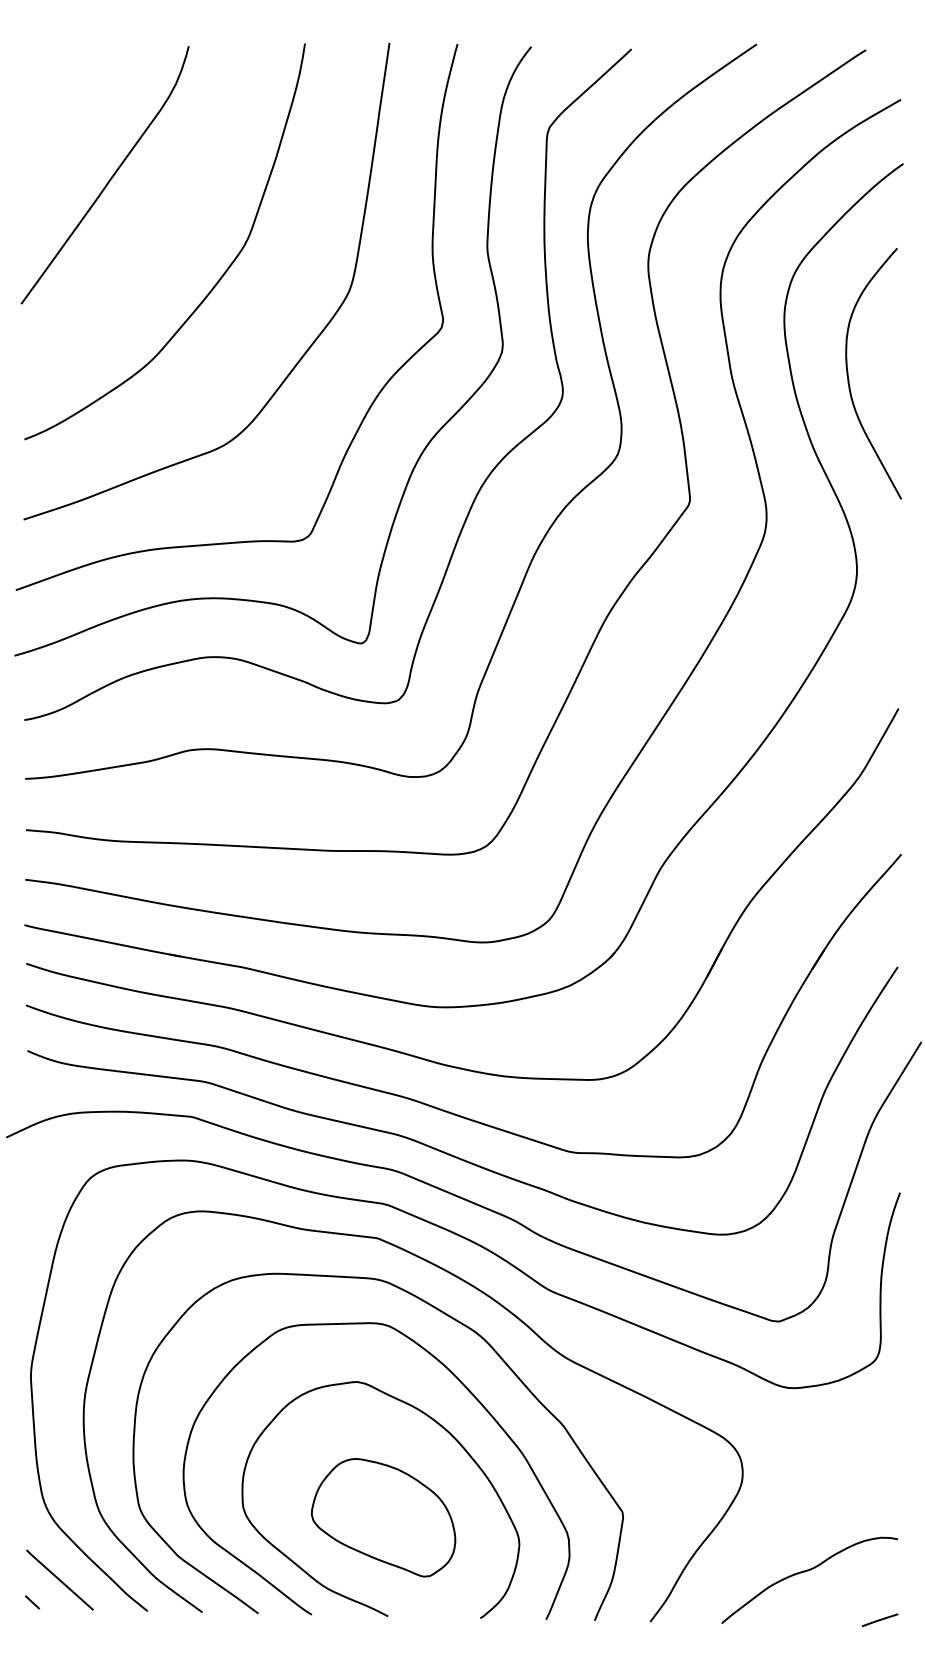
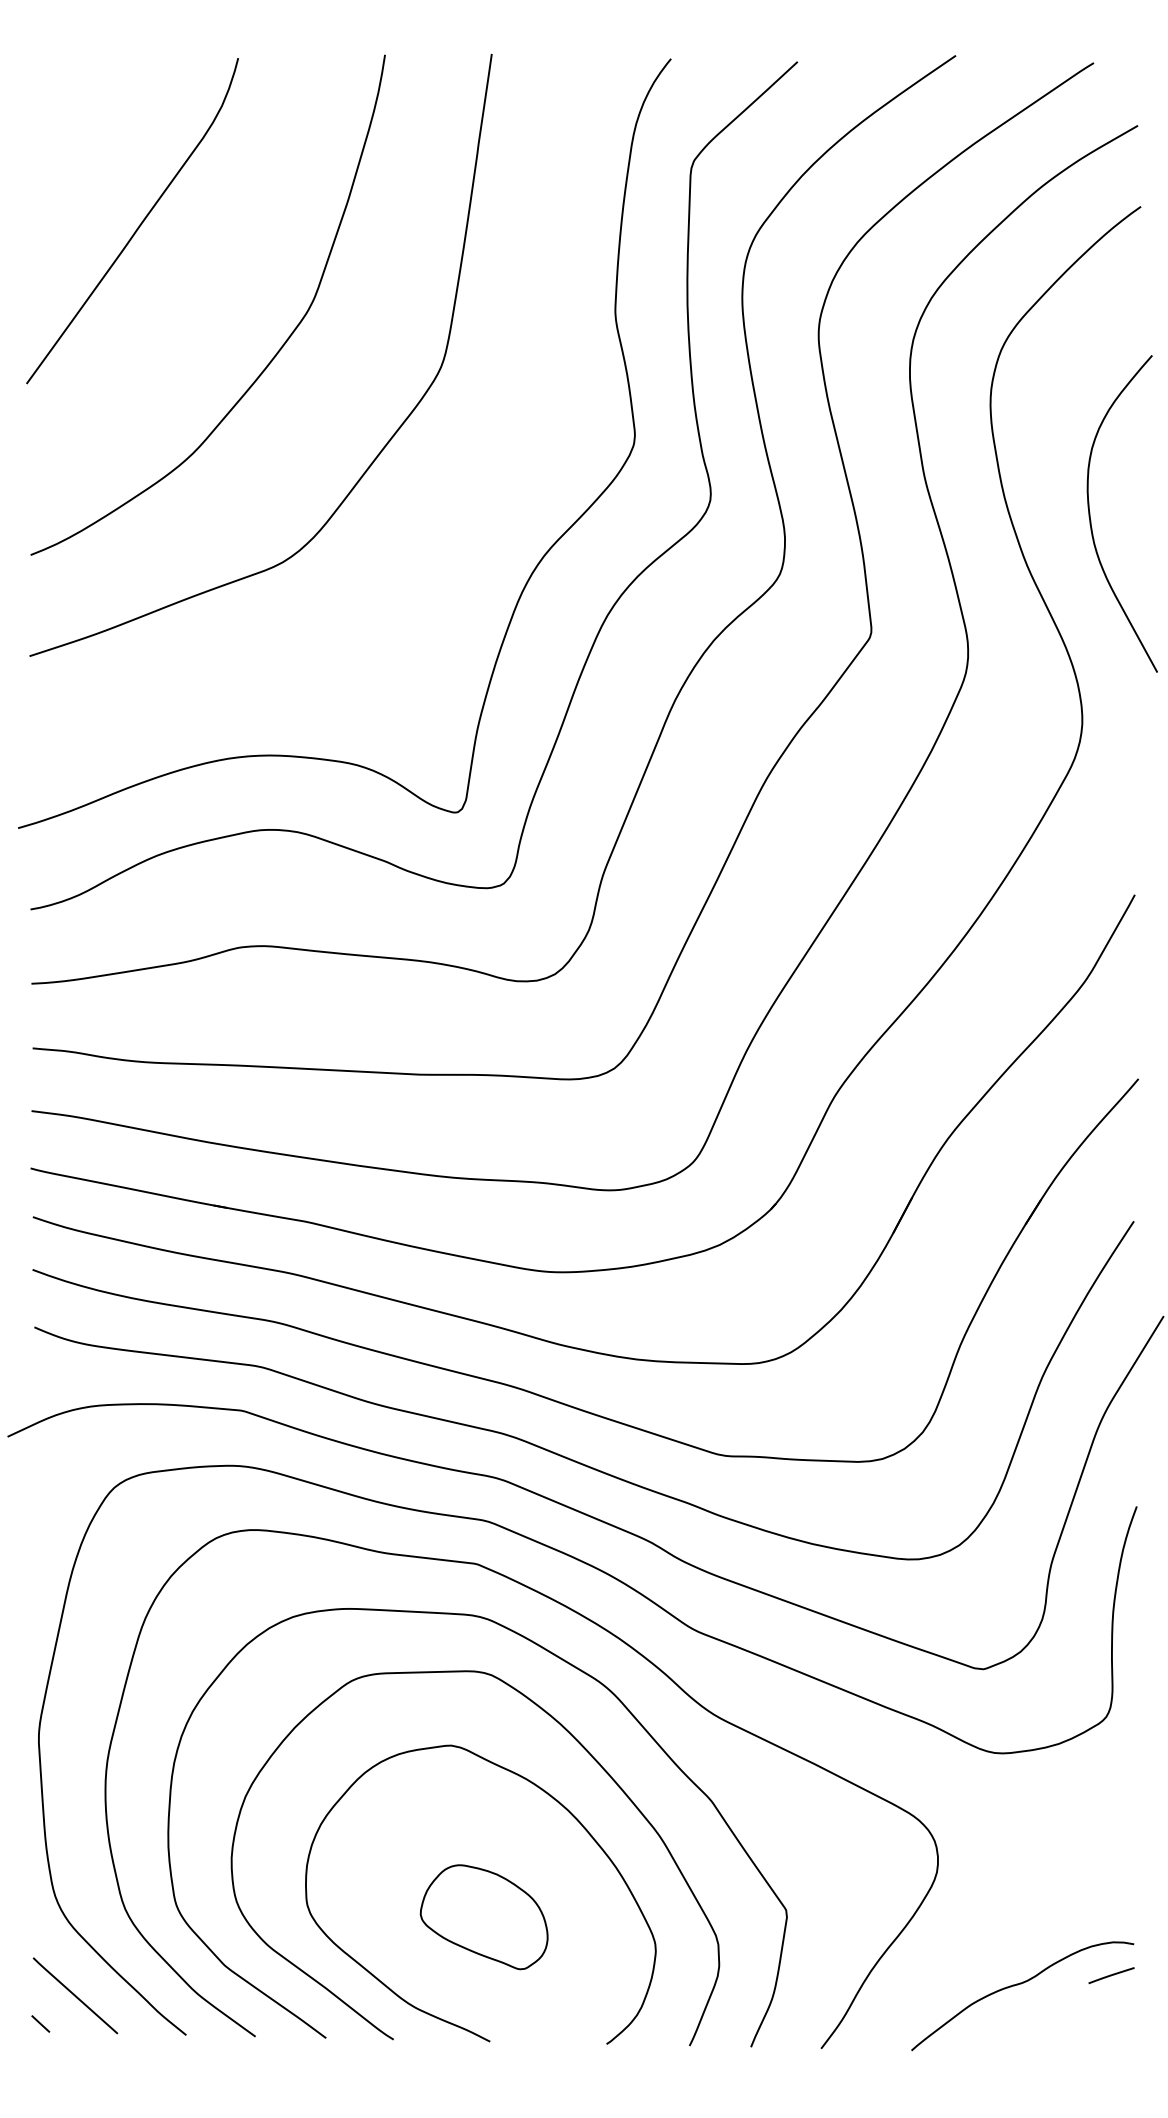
curve: (849, 378) -> (1091, 520), moved
curve: (373, 400) -> (471, 505), removed
part: (382, 1518) -> (483, 1917), size x0.7
line: (880, 1620) -> (1111, 1975), moved

